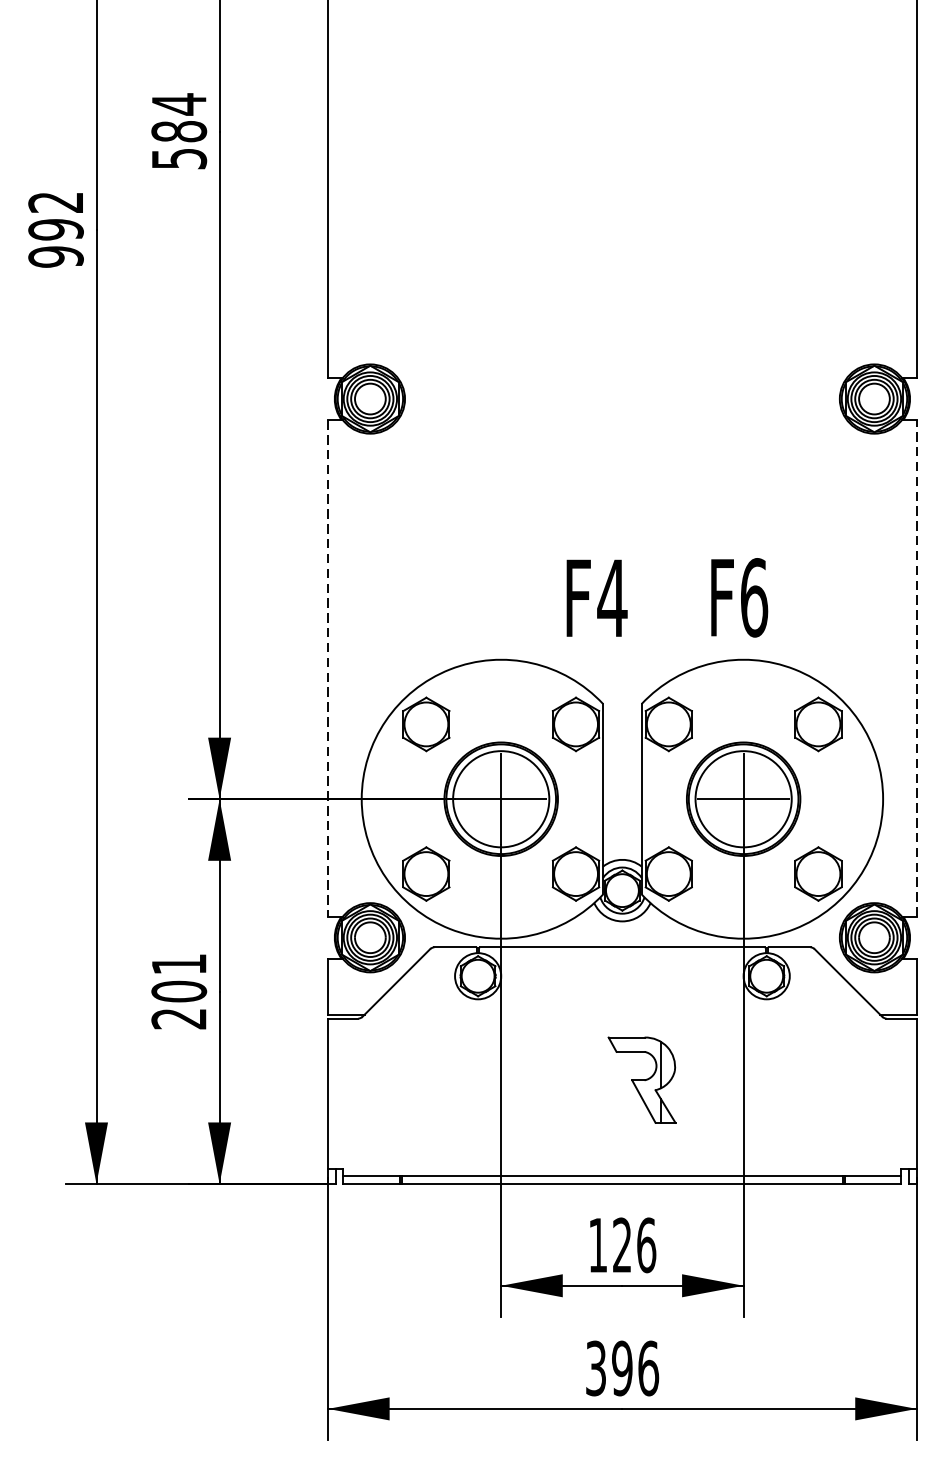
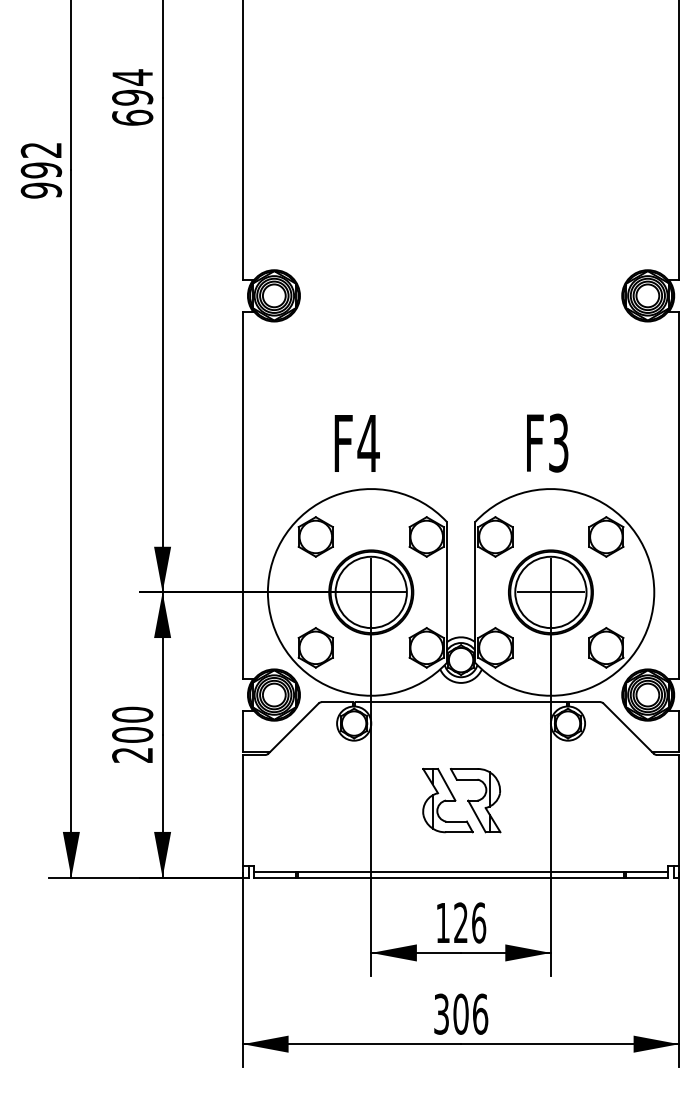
text: (178, 144) -> (132, 107), 584 -> 694
text: (755, 596) -> (559, 442), F6 -> F3
text: (595, 598) -> (356, 443), moved
line: (327, 668) -> (242, 495), dashed -> solid
line: (917, 668) -> (679, 495), dashed -> solid
text: (178, 963) -> (132, 714), 201 -> 200
part: (604, 1080) -> (447, 800), added
text: (621, 1367) -> (460, 1013), 396 -> 306

